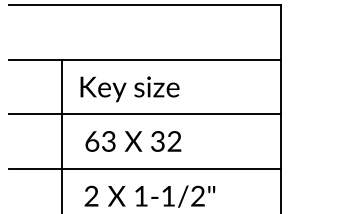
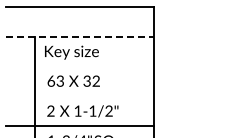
line: (145, 59) -> (80, 36), solid -> dashed
line: (143, 114) -> (79, 66), removed
line: (143, 169) -> (79, 96), removed

